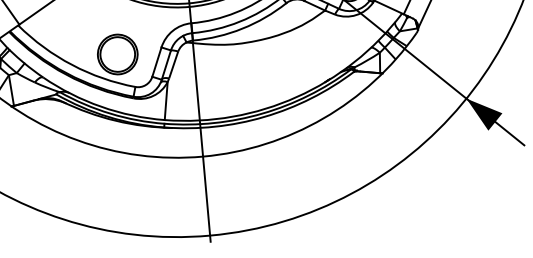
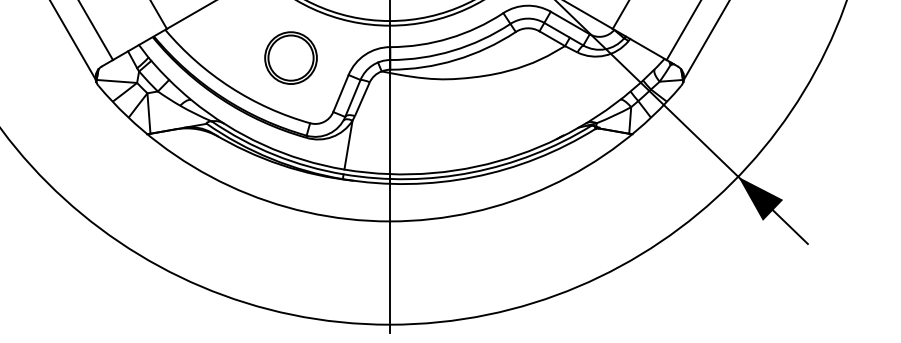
part: (117, 54) -> (290, 57), moved

